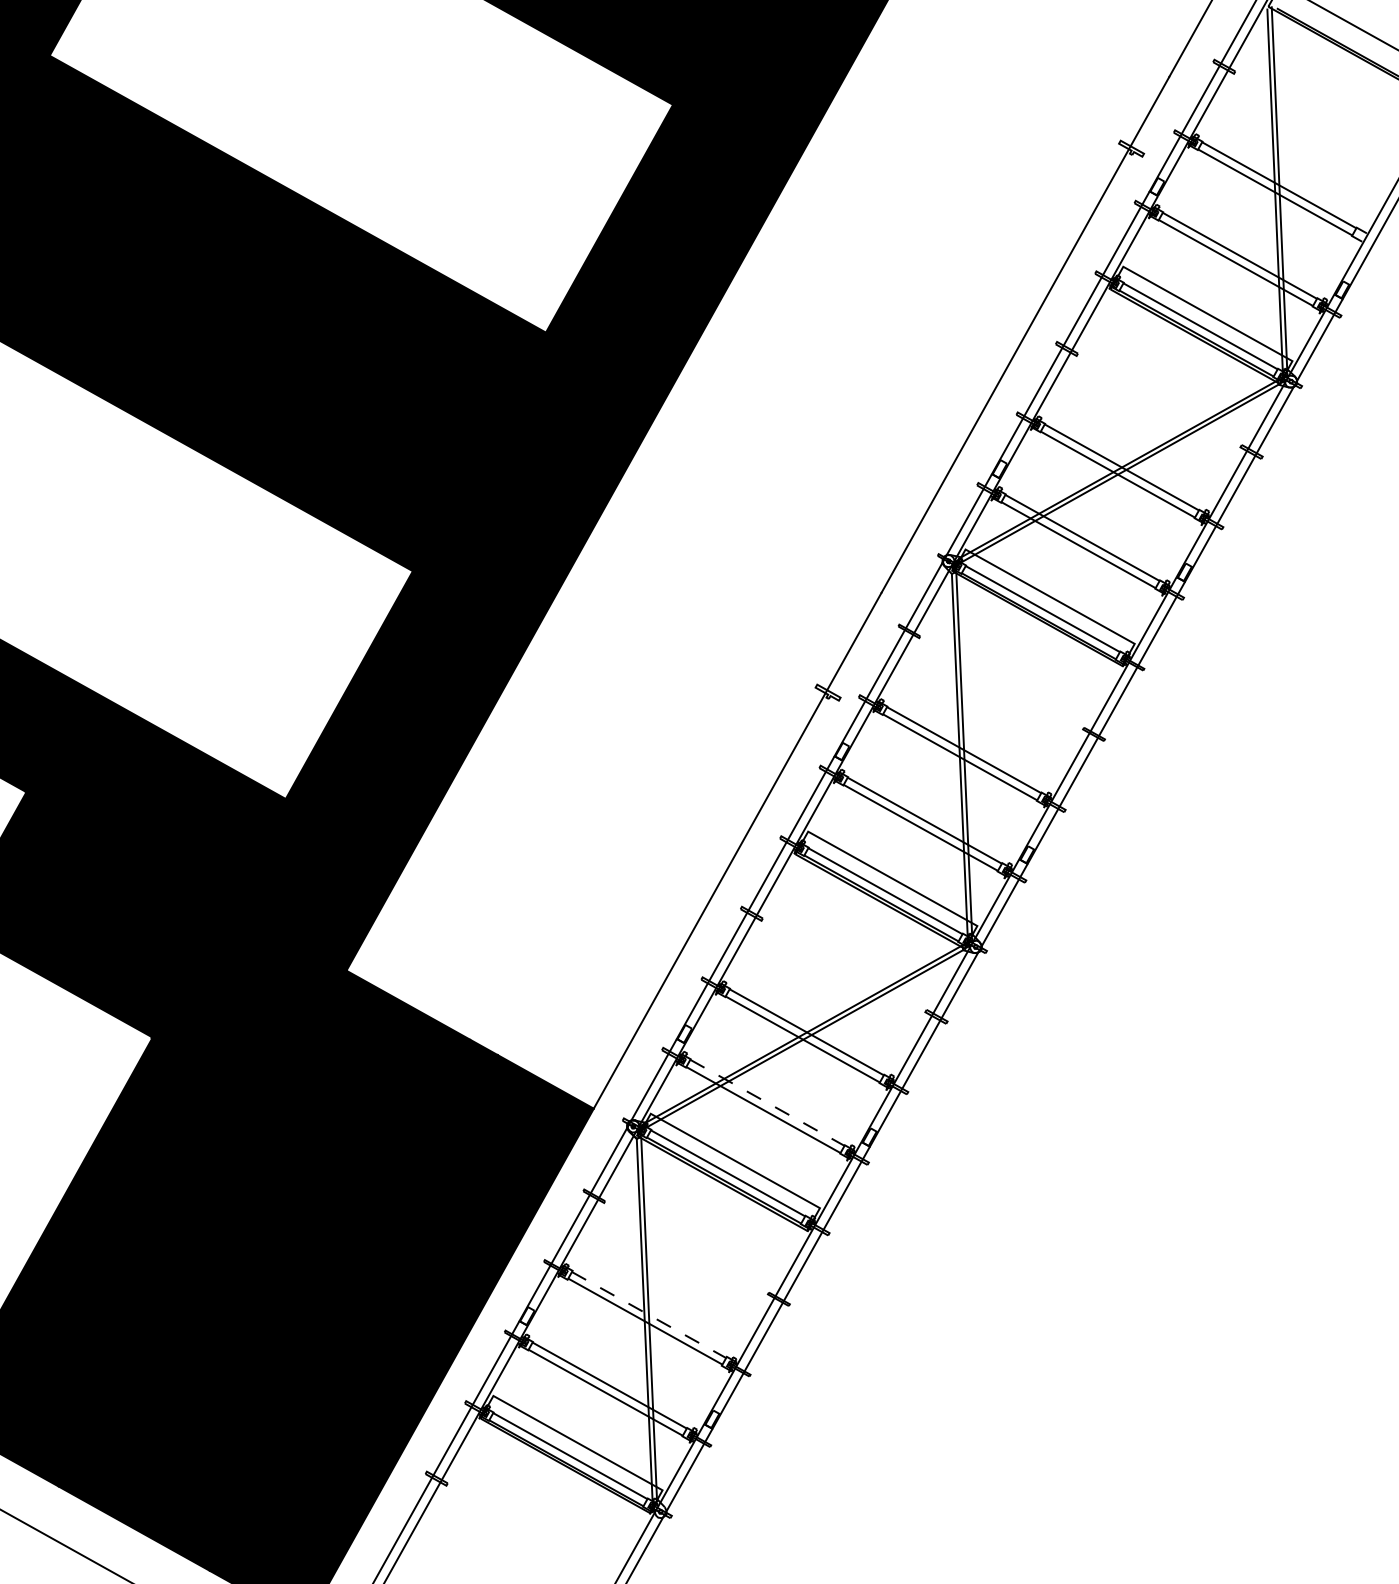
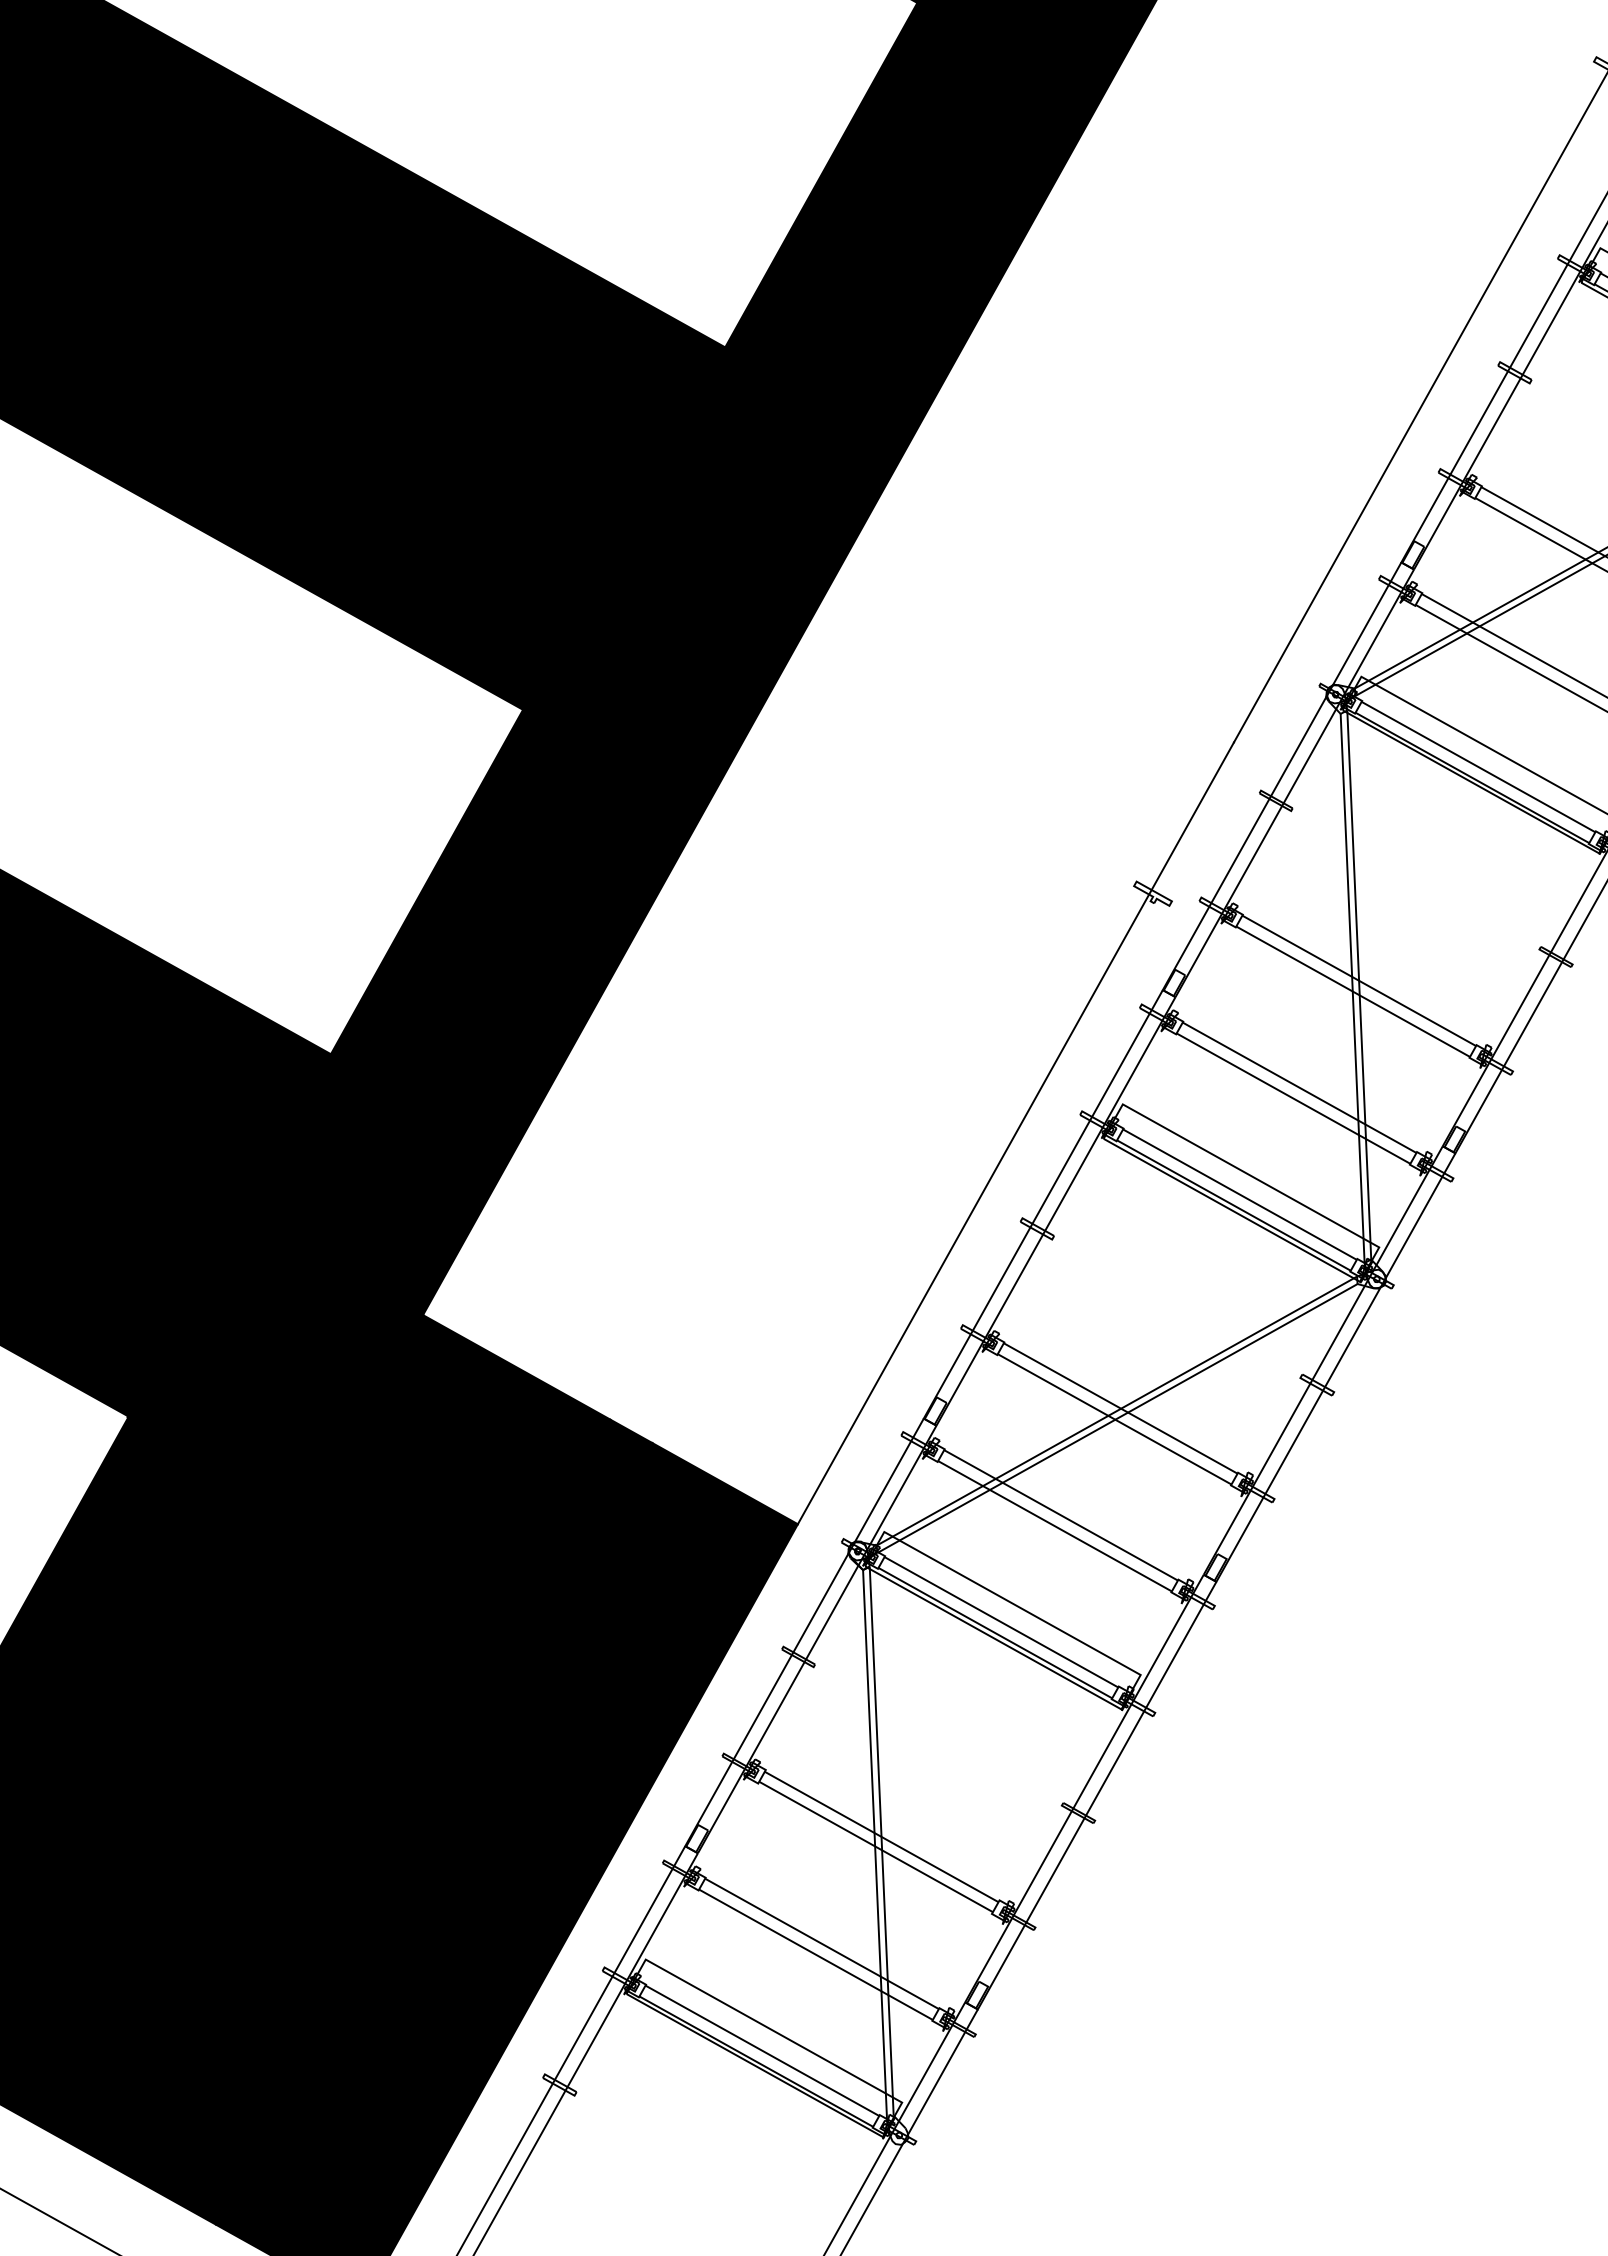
line: (767, 1103) -> (1061, 1516), dashed -> solid
line: (649, 1315) -> (882, 1837), dashed -> solid

